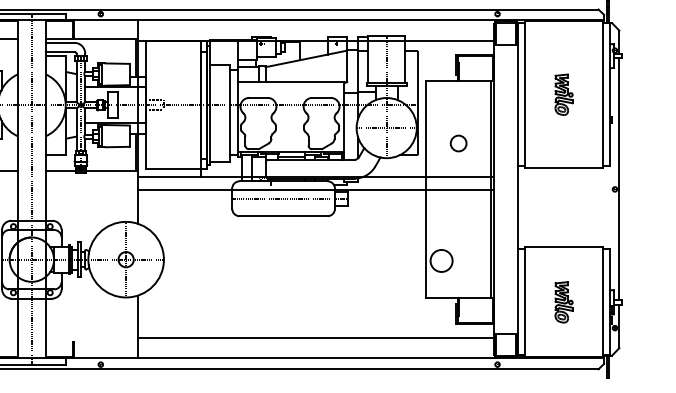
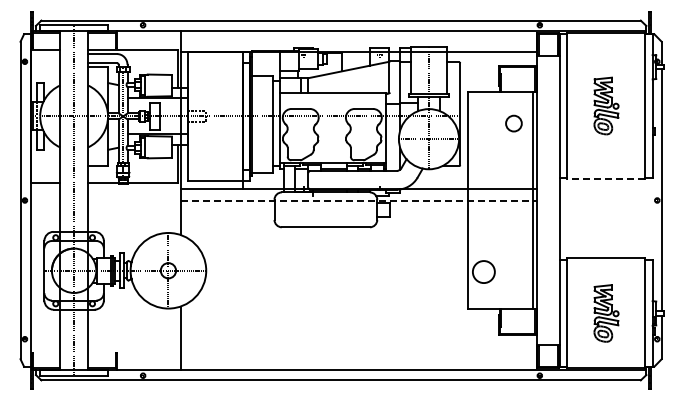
part: (563, 94) -> (605, 105), size x1.4
circle: (458, 143) -> (513, 123), moved
line: (564, 168) -> (606, 179), solid -> dashed
line: (316, 190) -> (358, 201), solid -> dashed
line: (290, 198) -> (332, 209), removed
part: (563, 302) -> (605, 313), size x1.4
line: (316, 338) -> (358, 349), removed

